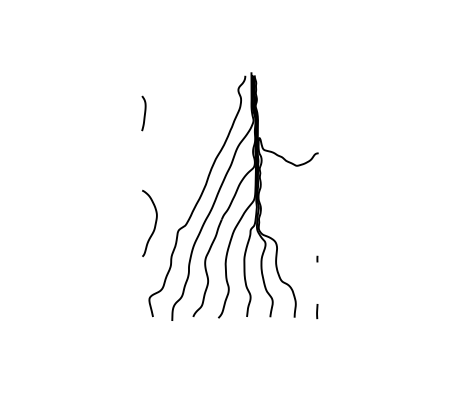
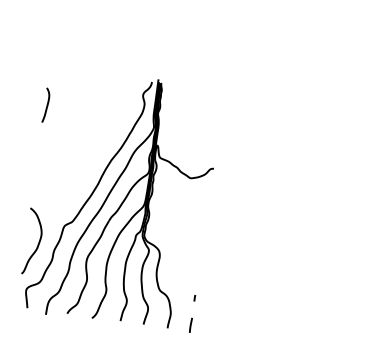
curve: (154, 223) -> (38, 242), moved
line: (317, 258) -> (194, 297), moved

